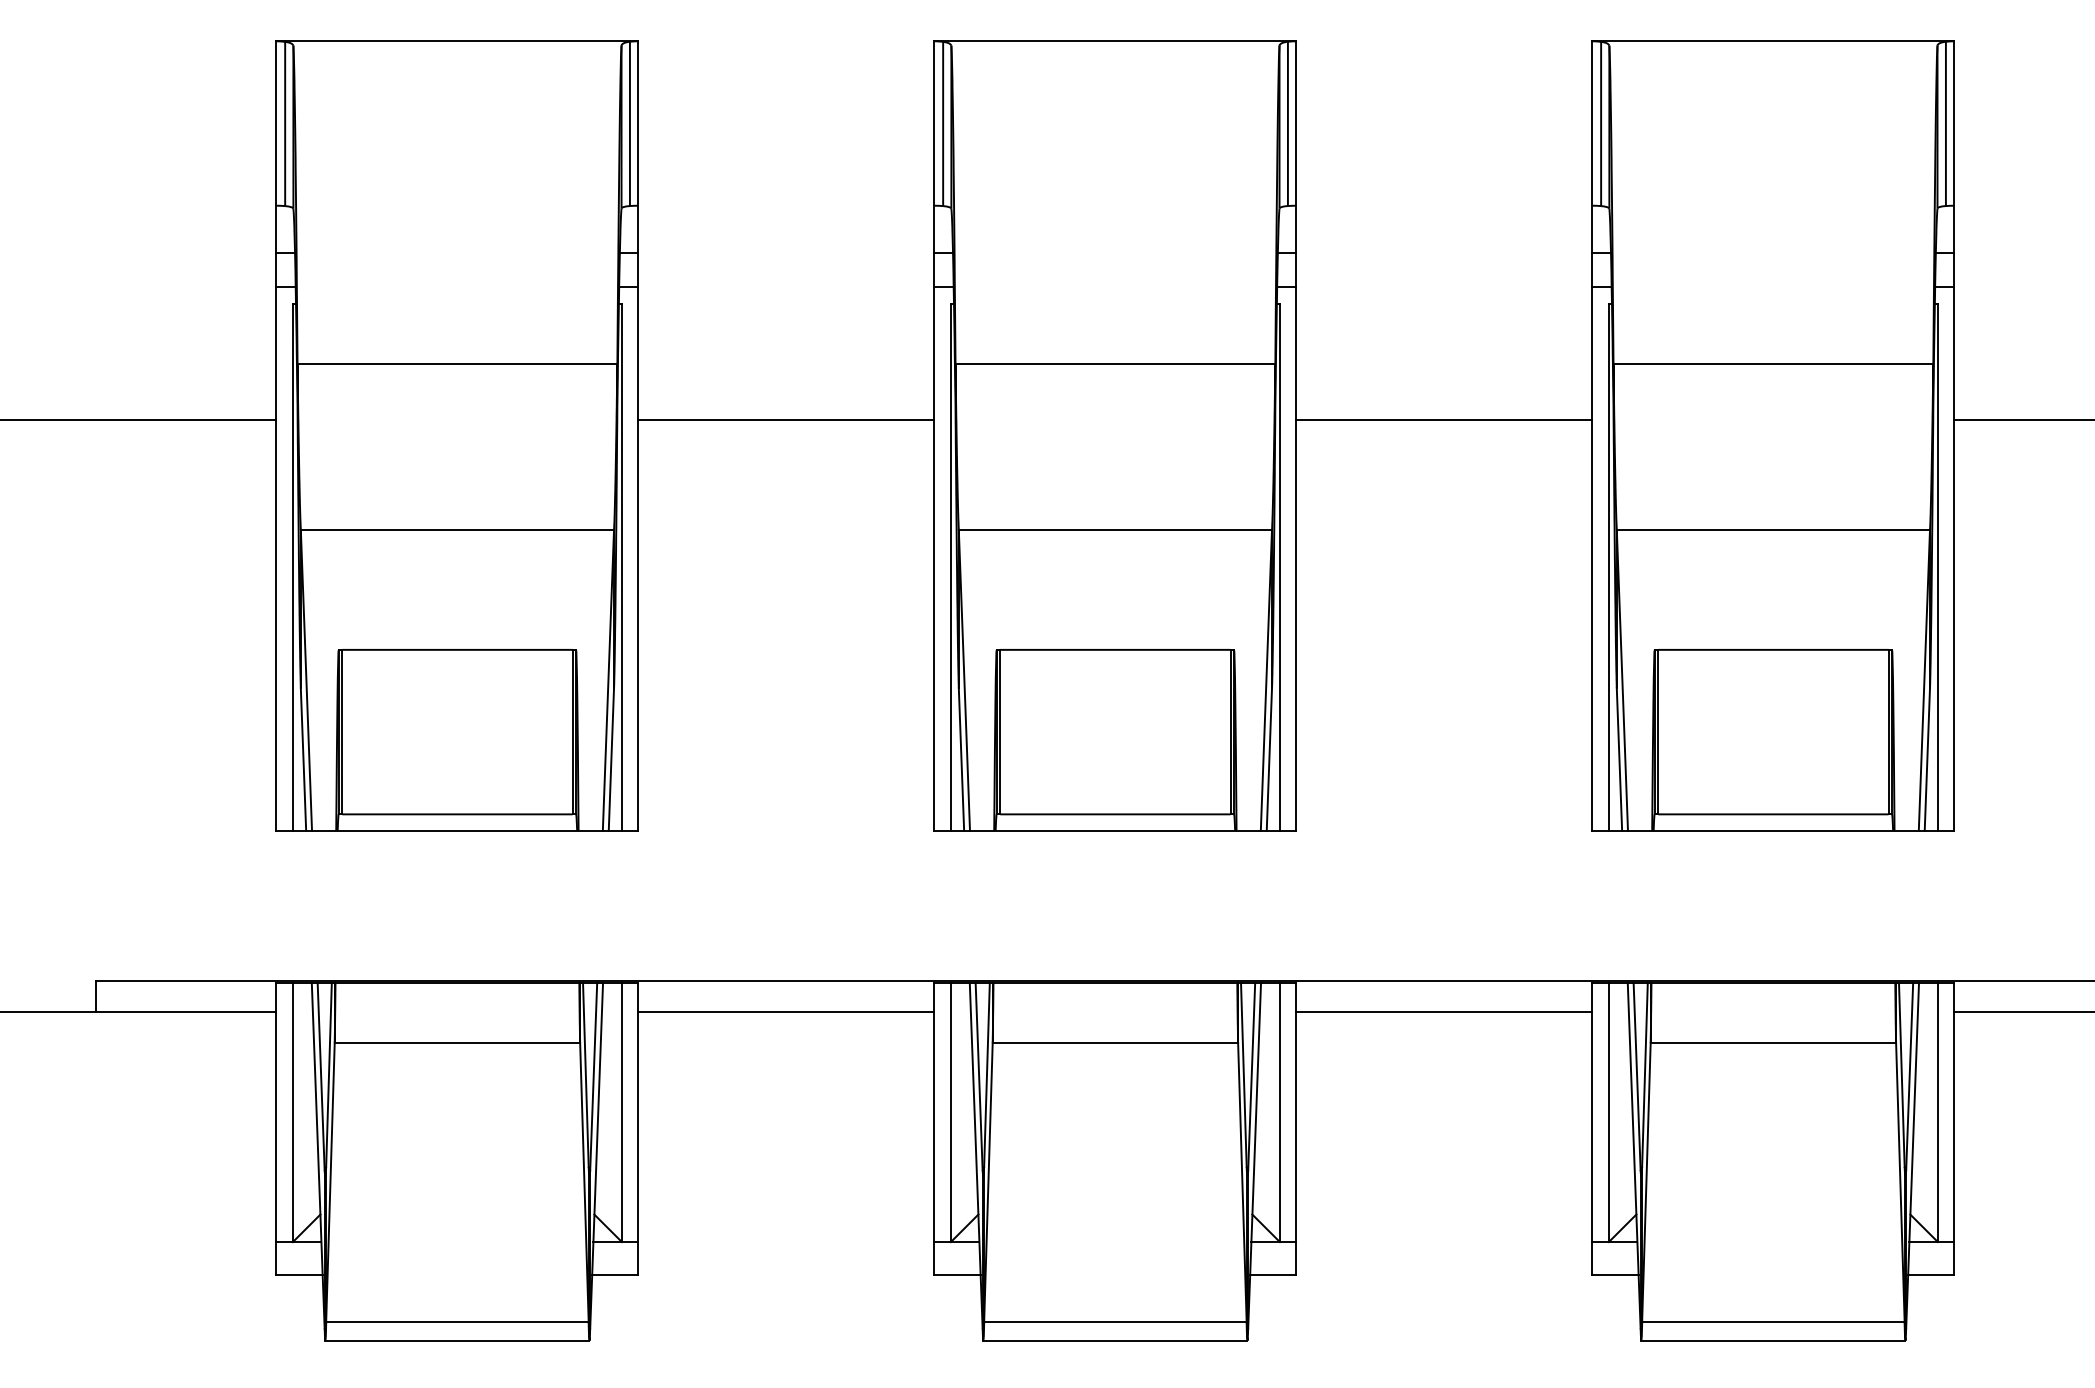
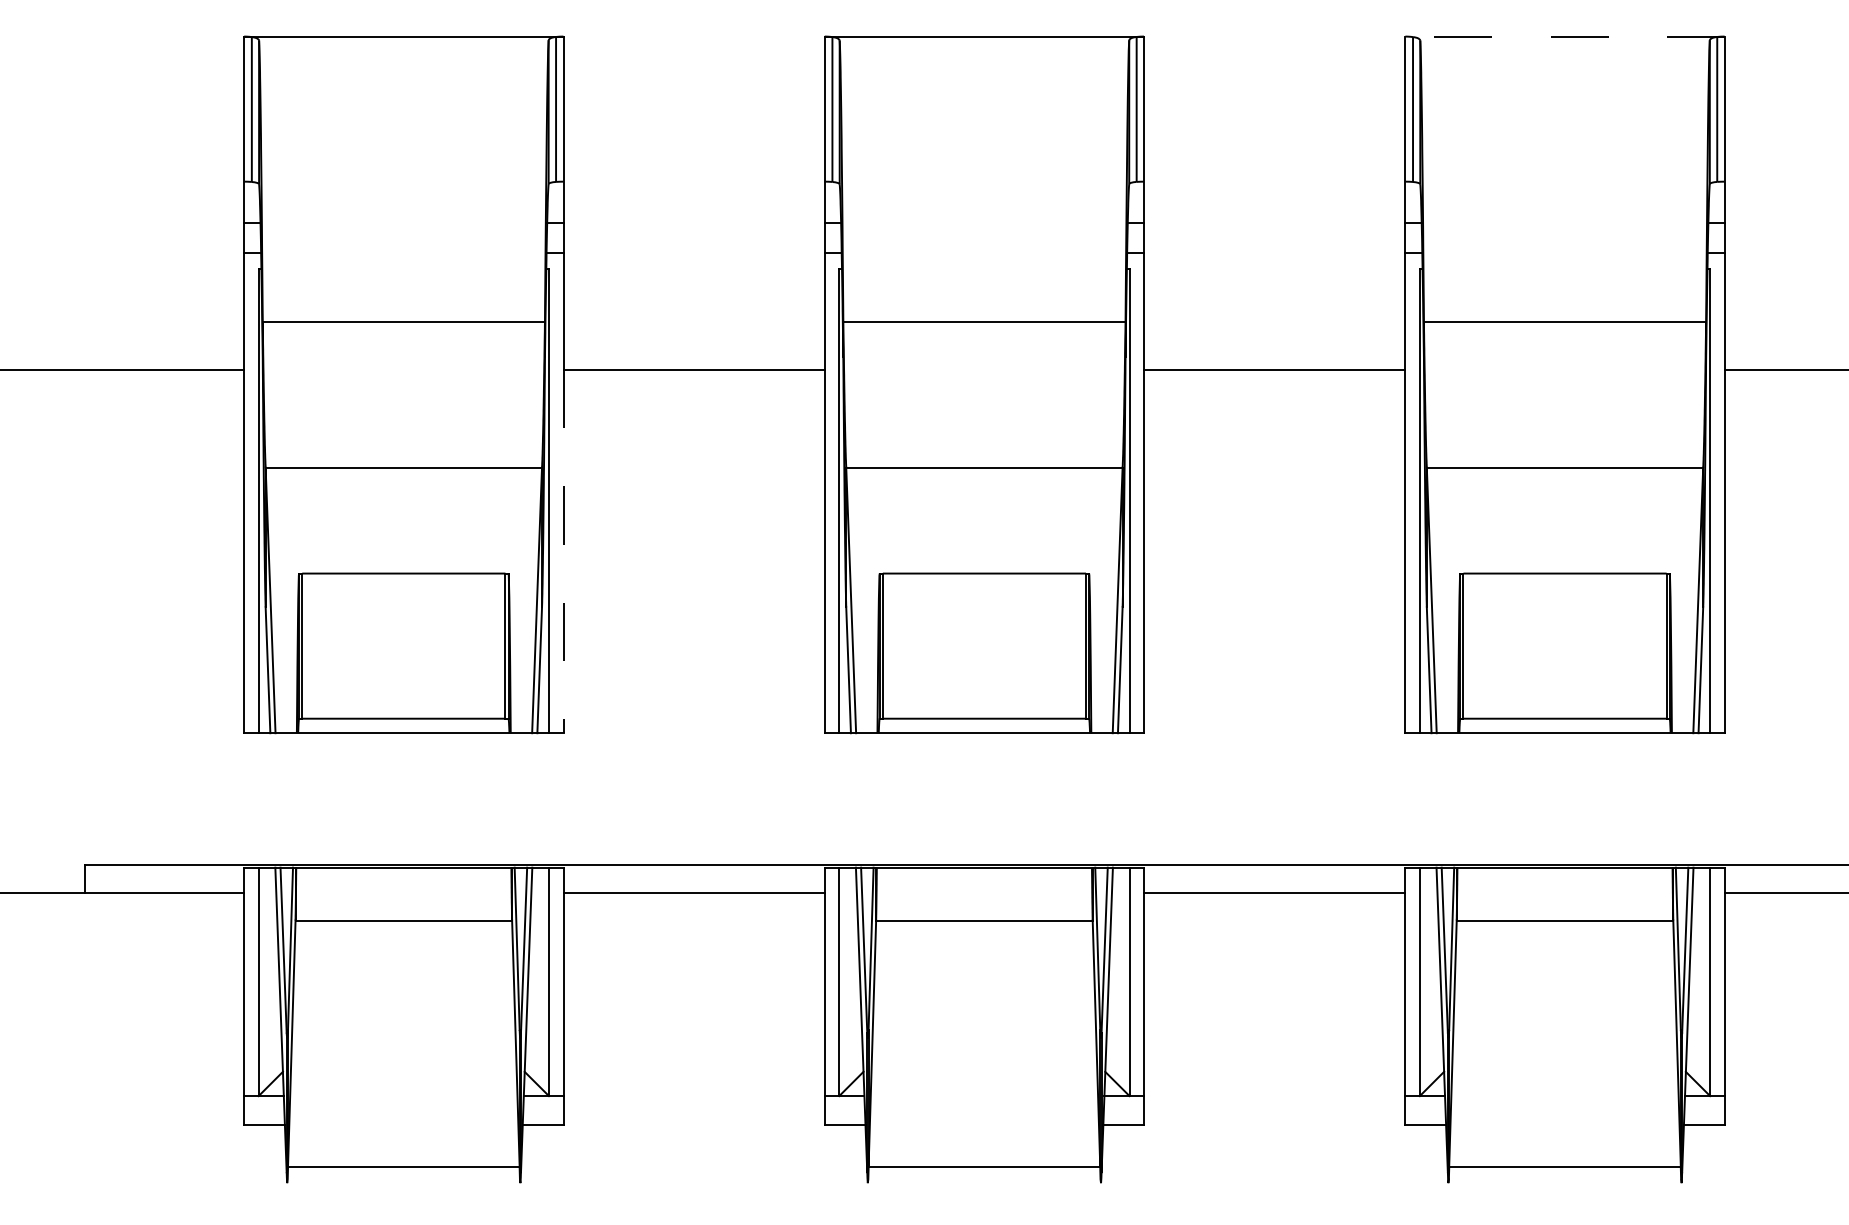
line: (1773, 41) -> (1565, 36), solid -> dashed
line: (638, 626) -> (563, 552), solid -> dashed
line: (457, 1341) -> (403, 1183), removed
line: (1114, 1341) -> (983, 1183), removed
line: (1772, 1341) -> (1564, 1183), removed

